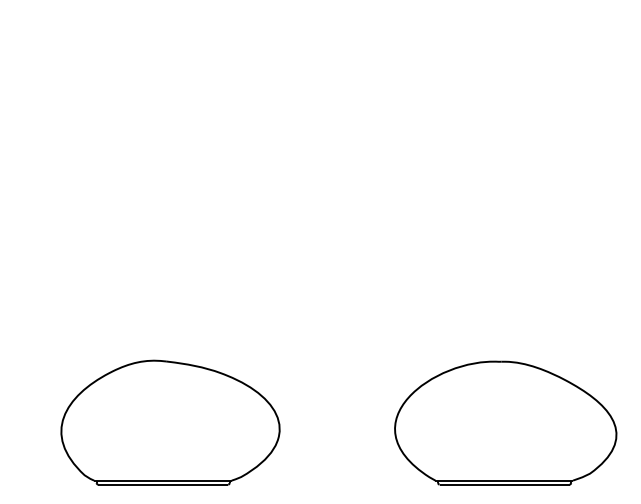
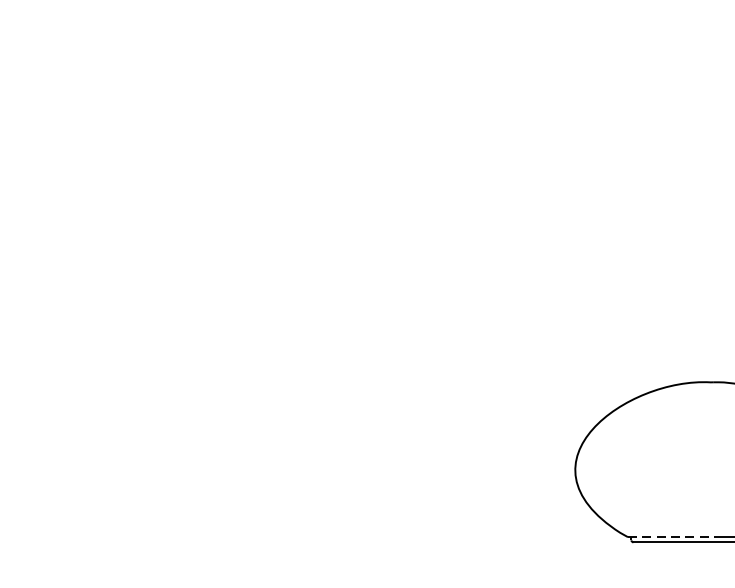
part: (170, 422) -> (282, 461), removed
line: (470, 480) -> (673, 537), solid -> dashed

